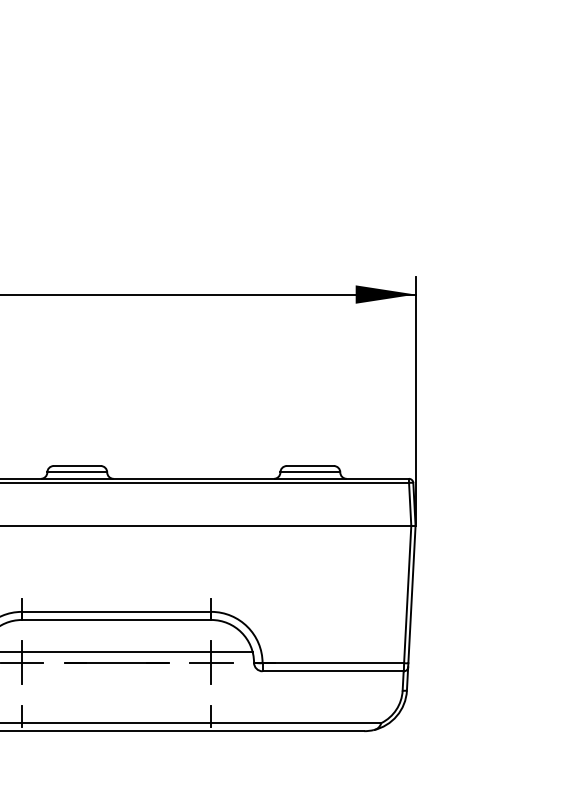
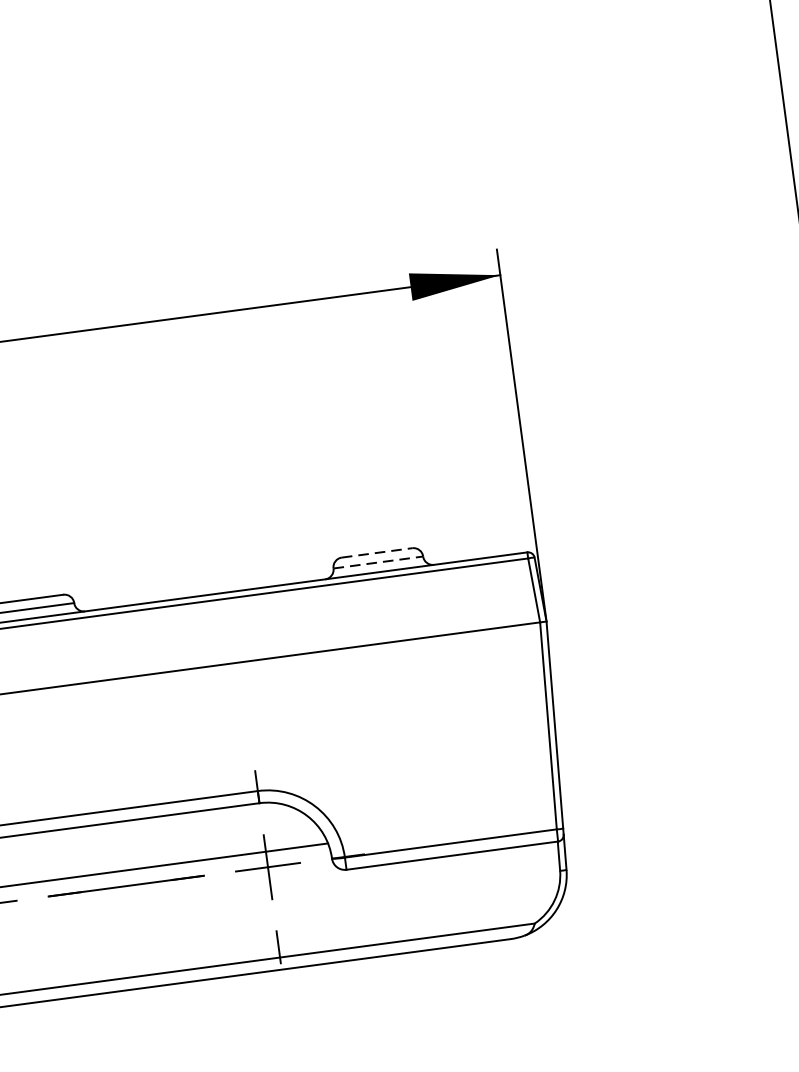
line: (310, 466) -> (377, 553), solid -> dashed
line: (310, 472) -> (378, 562), solid -> dashed

